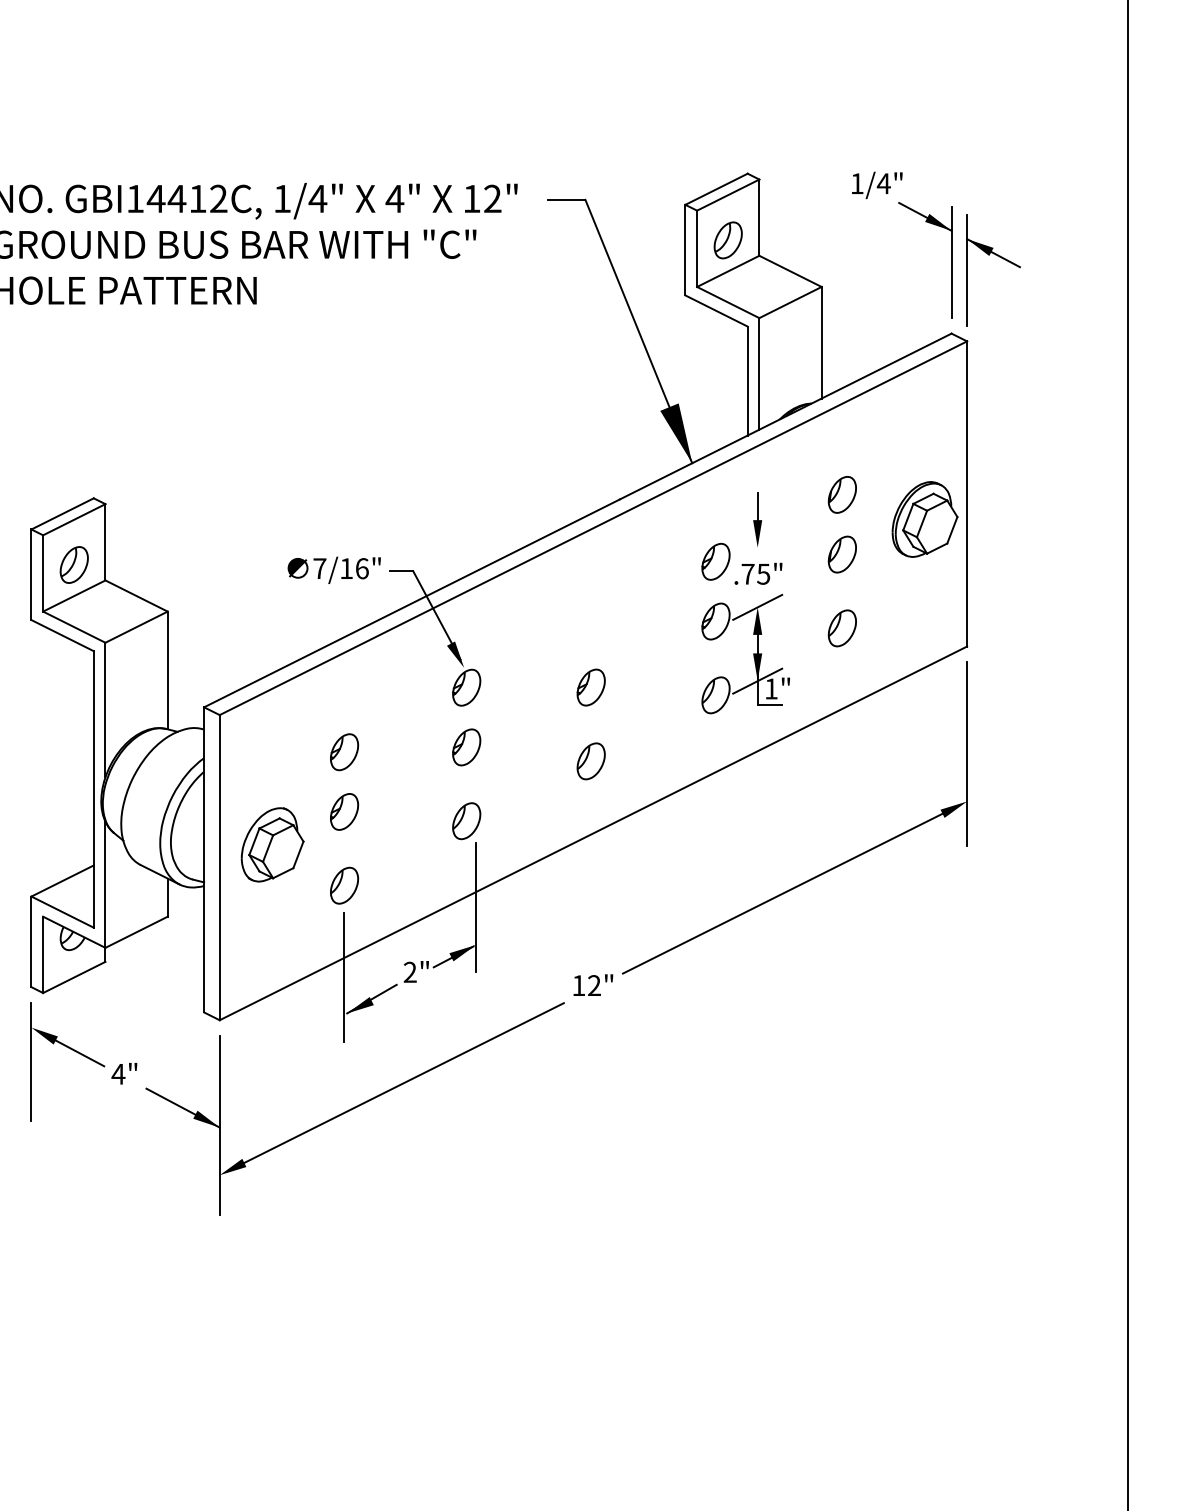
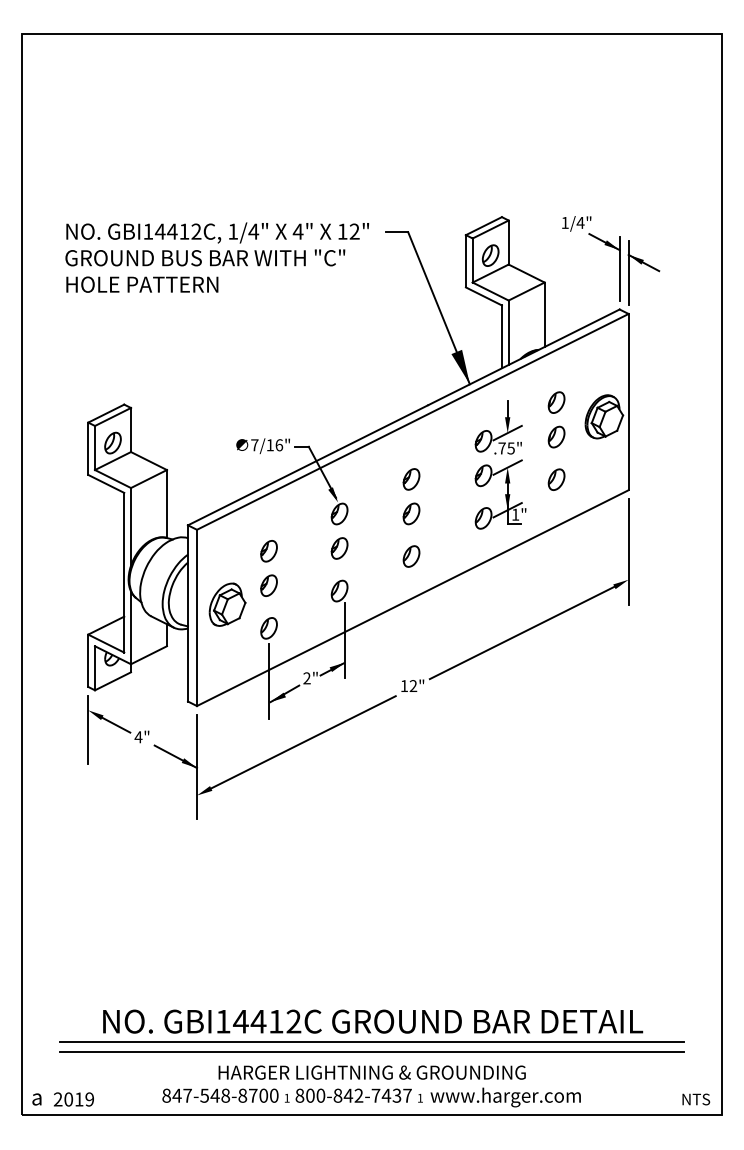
line: (757, 546) -> (507, 432), added
part: (591, 627) -> (411, 479), added

